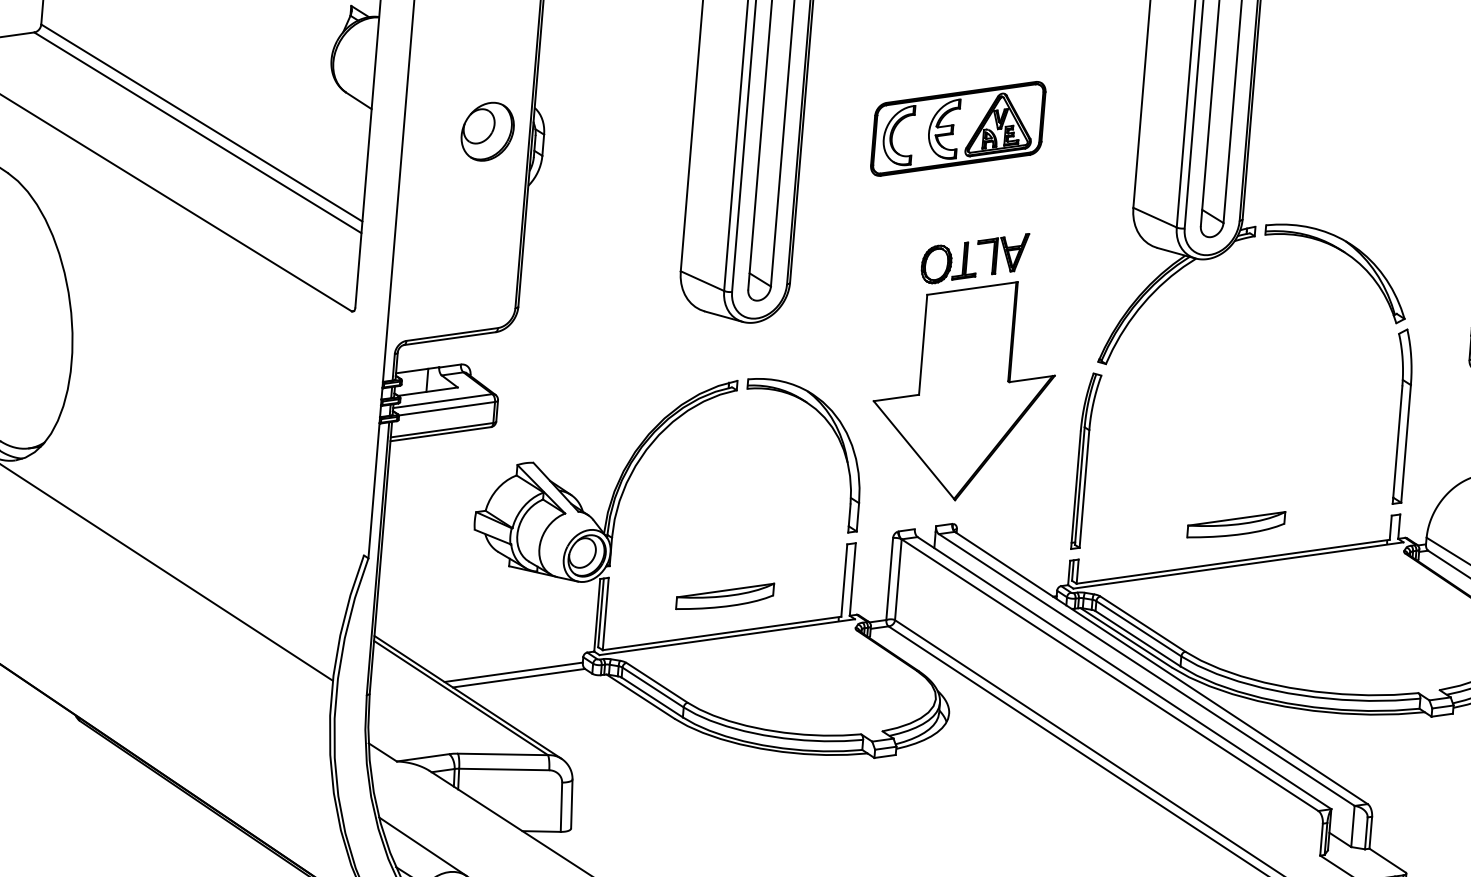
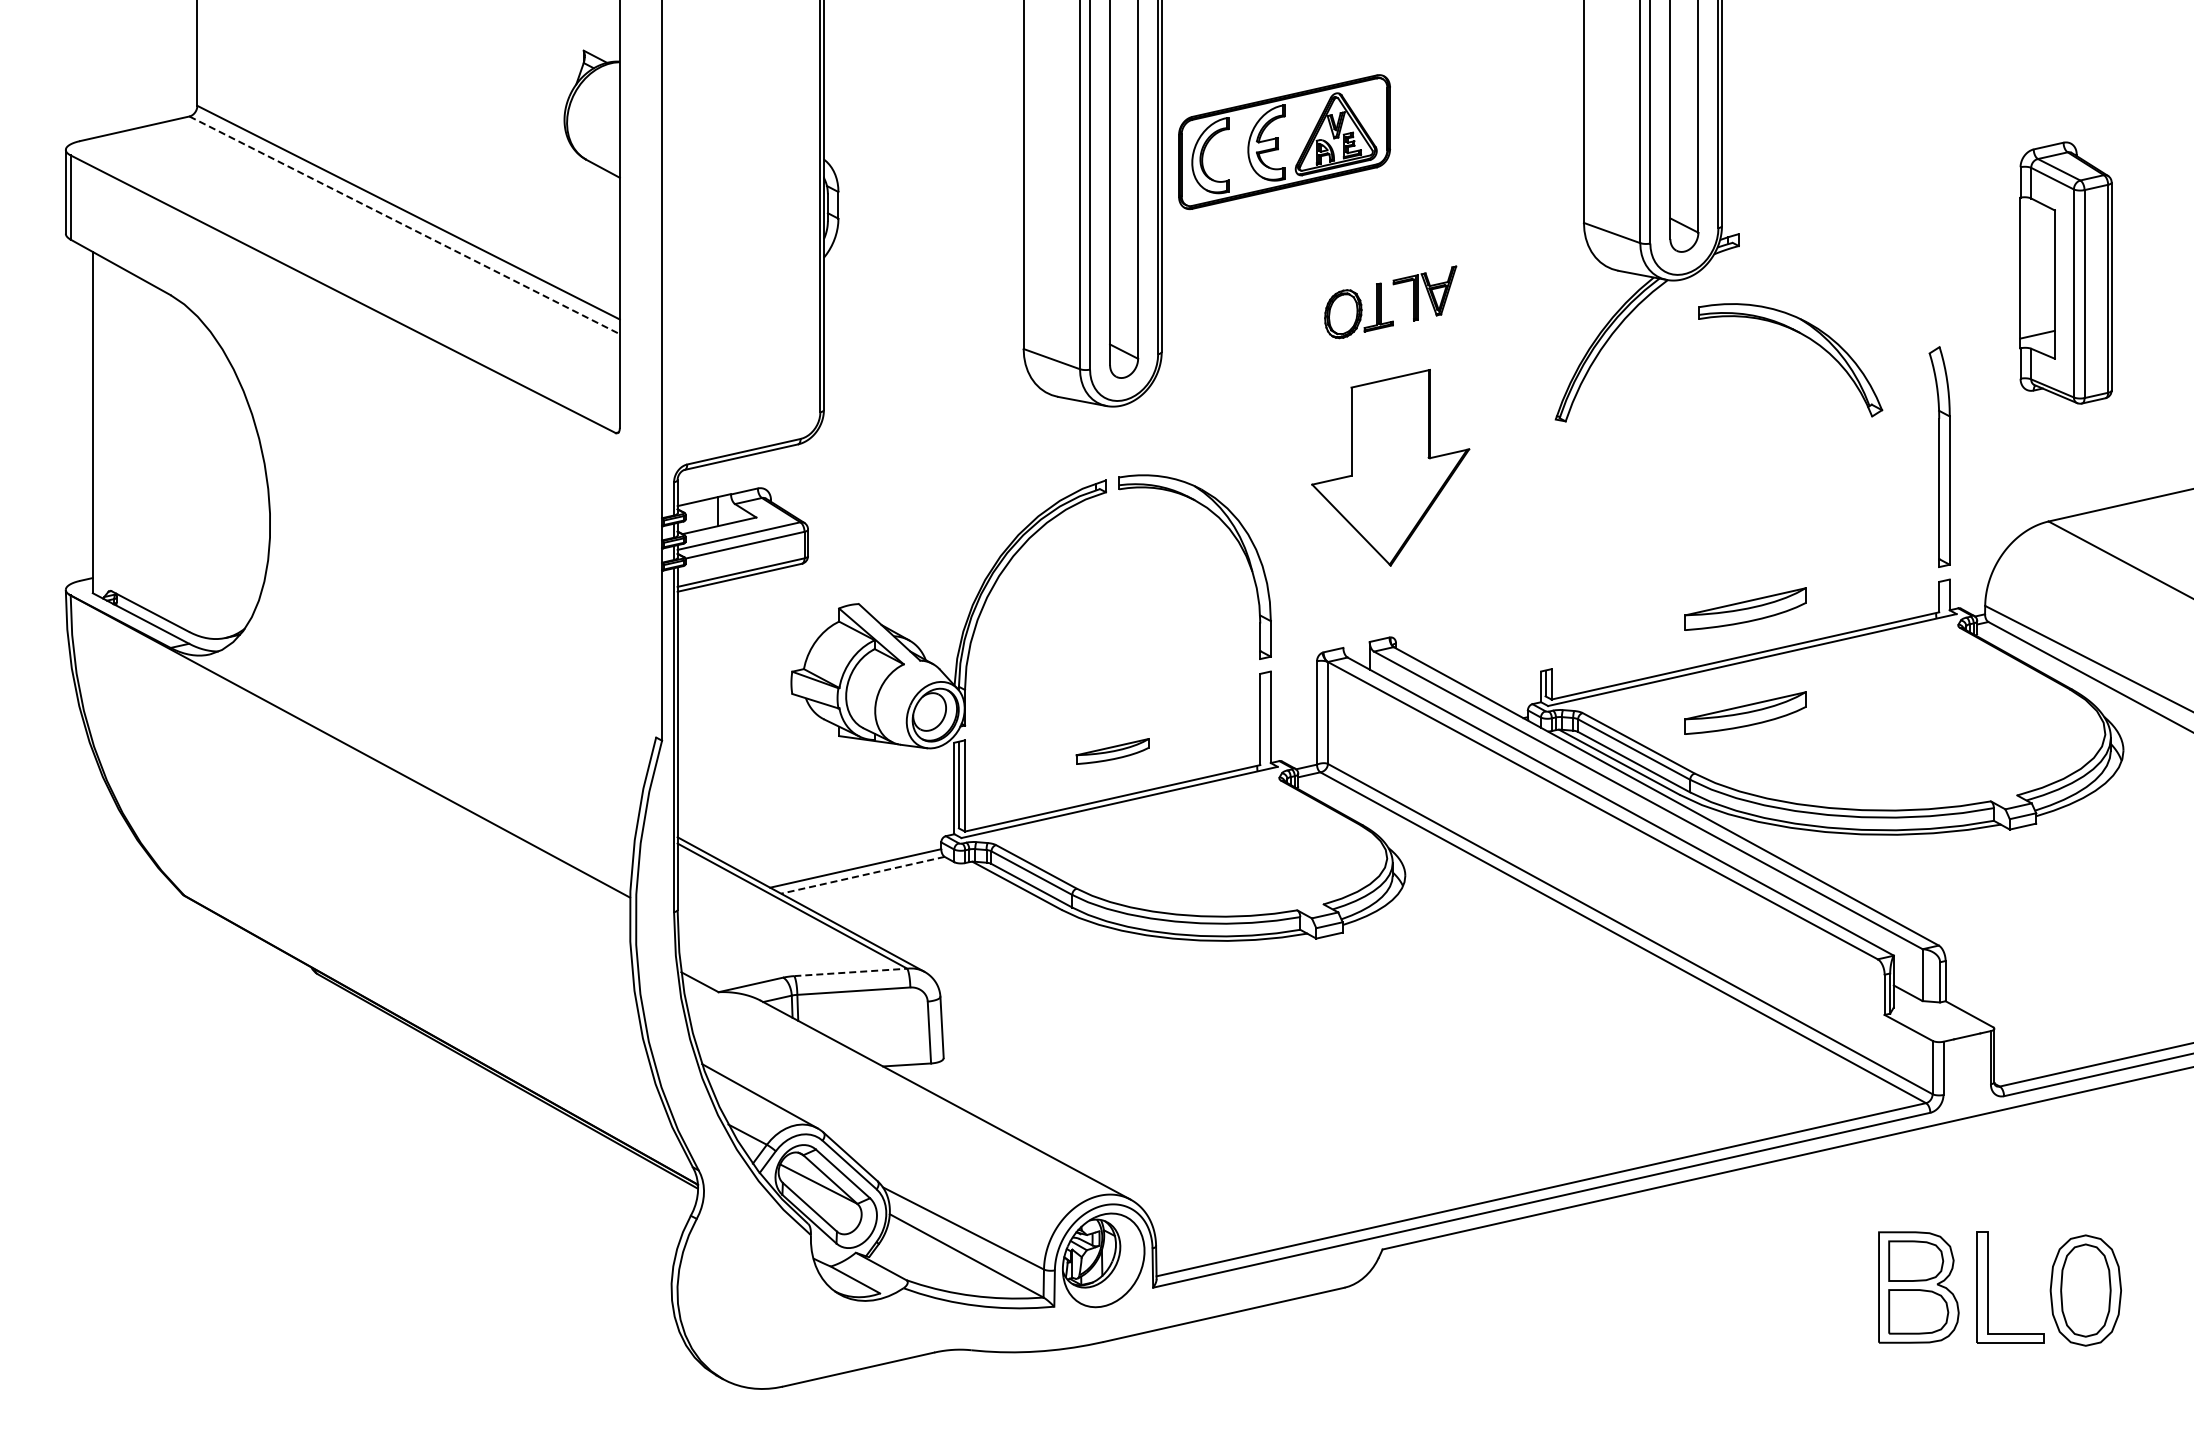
part: (958, 129) -> (1284, 142), moved
part: (487, 132) -> (767, 194), removed
line: (198, 133) -> (405, 225), solid -> dashed
part: (1348, 256) -> (1805, 337), moved
part: (964, 389) -> (1390, 467), size x0.7
part: (1086, 461) -> (1551, 545), removed
part: (724, 596) -> (1112, 751), size x0.6
part: (1229, 606) -> (1745, 712), added
line: (518, 678) -> (862, 875), solid -> dashed
line: (502, 754) -> (850, 972), solid -> dashed

